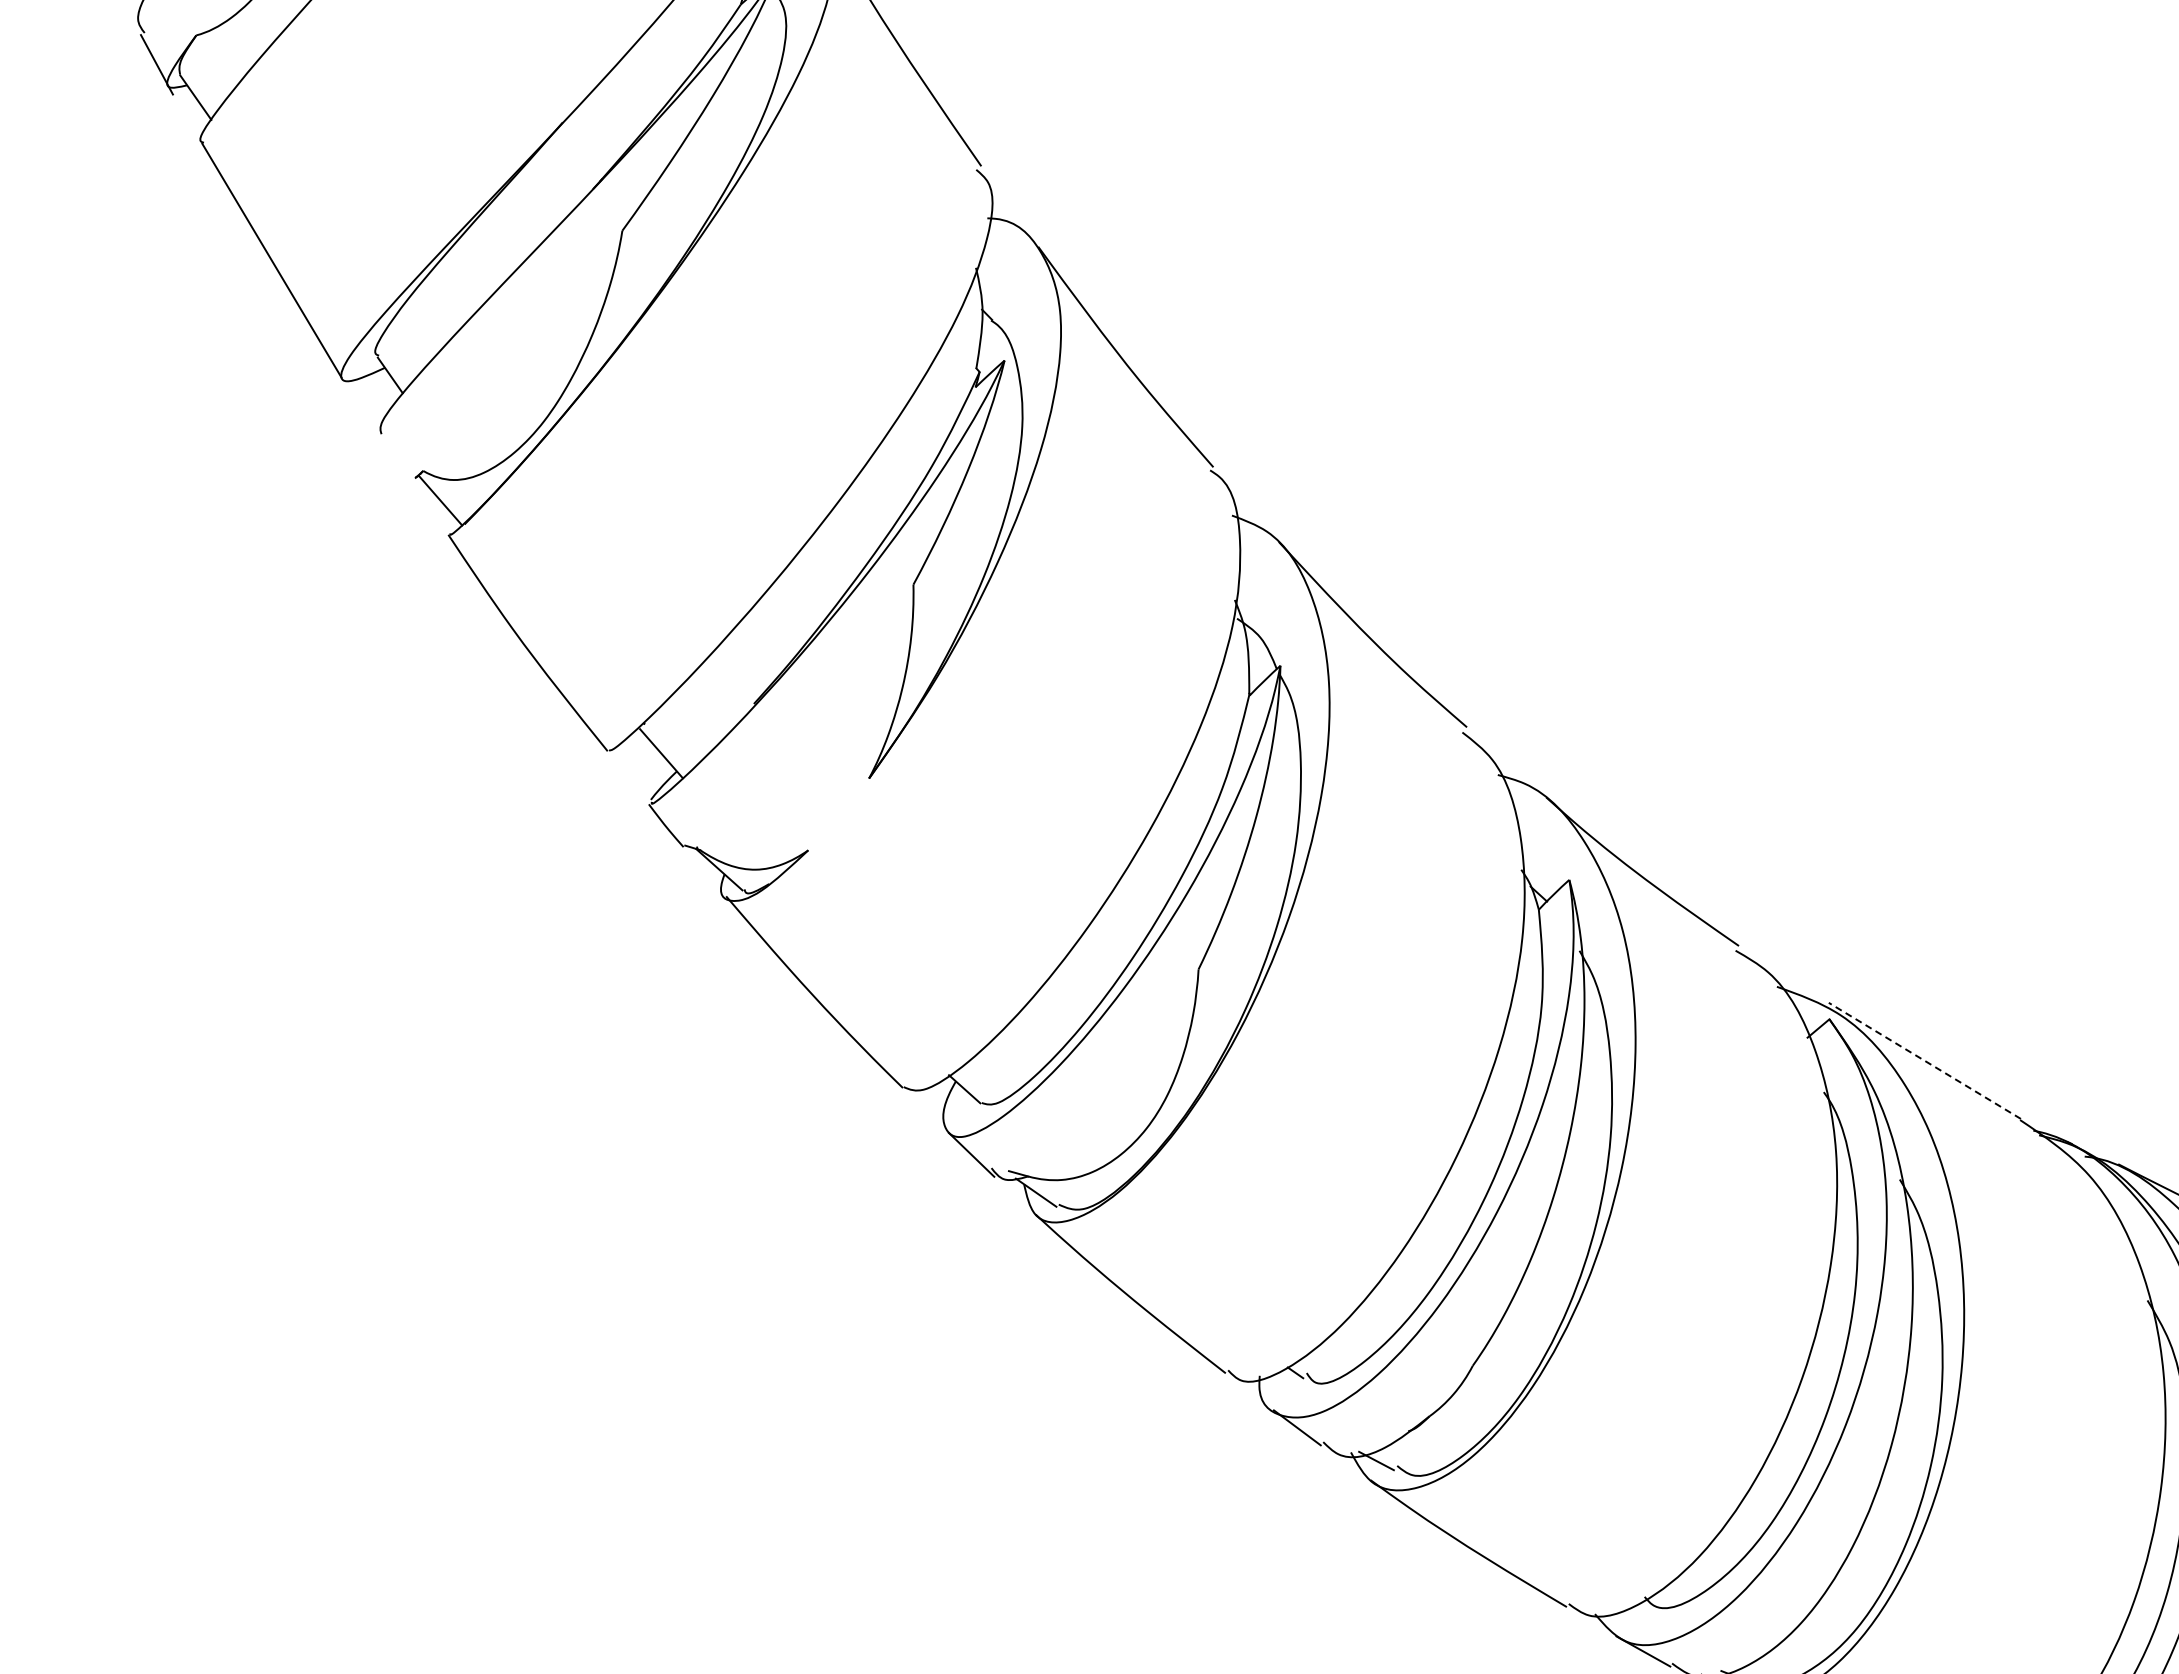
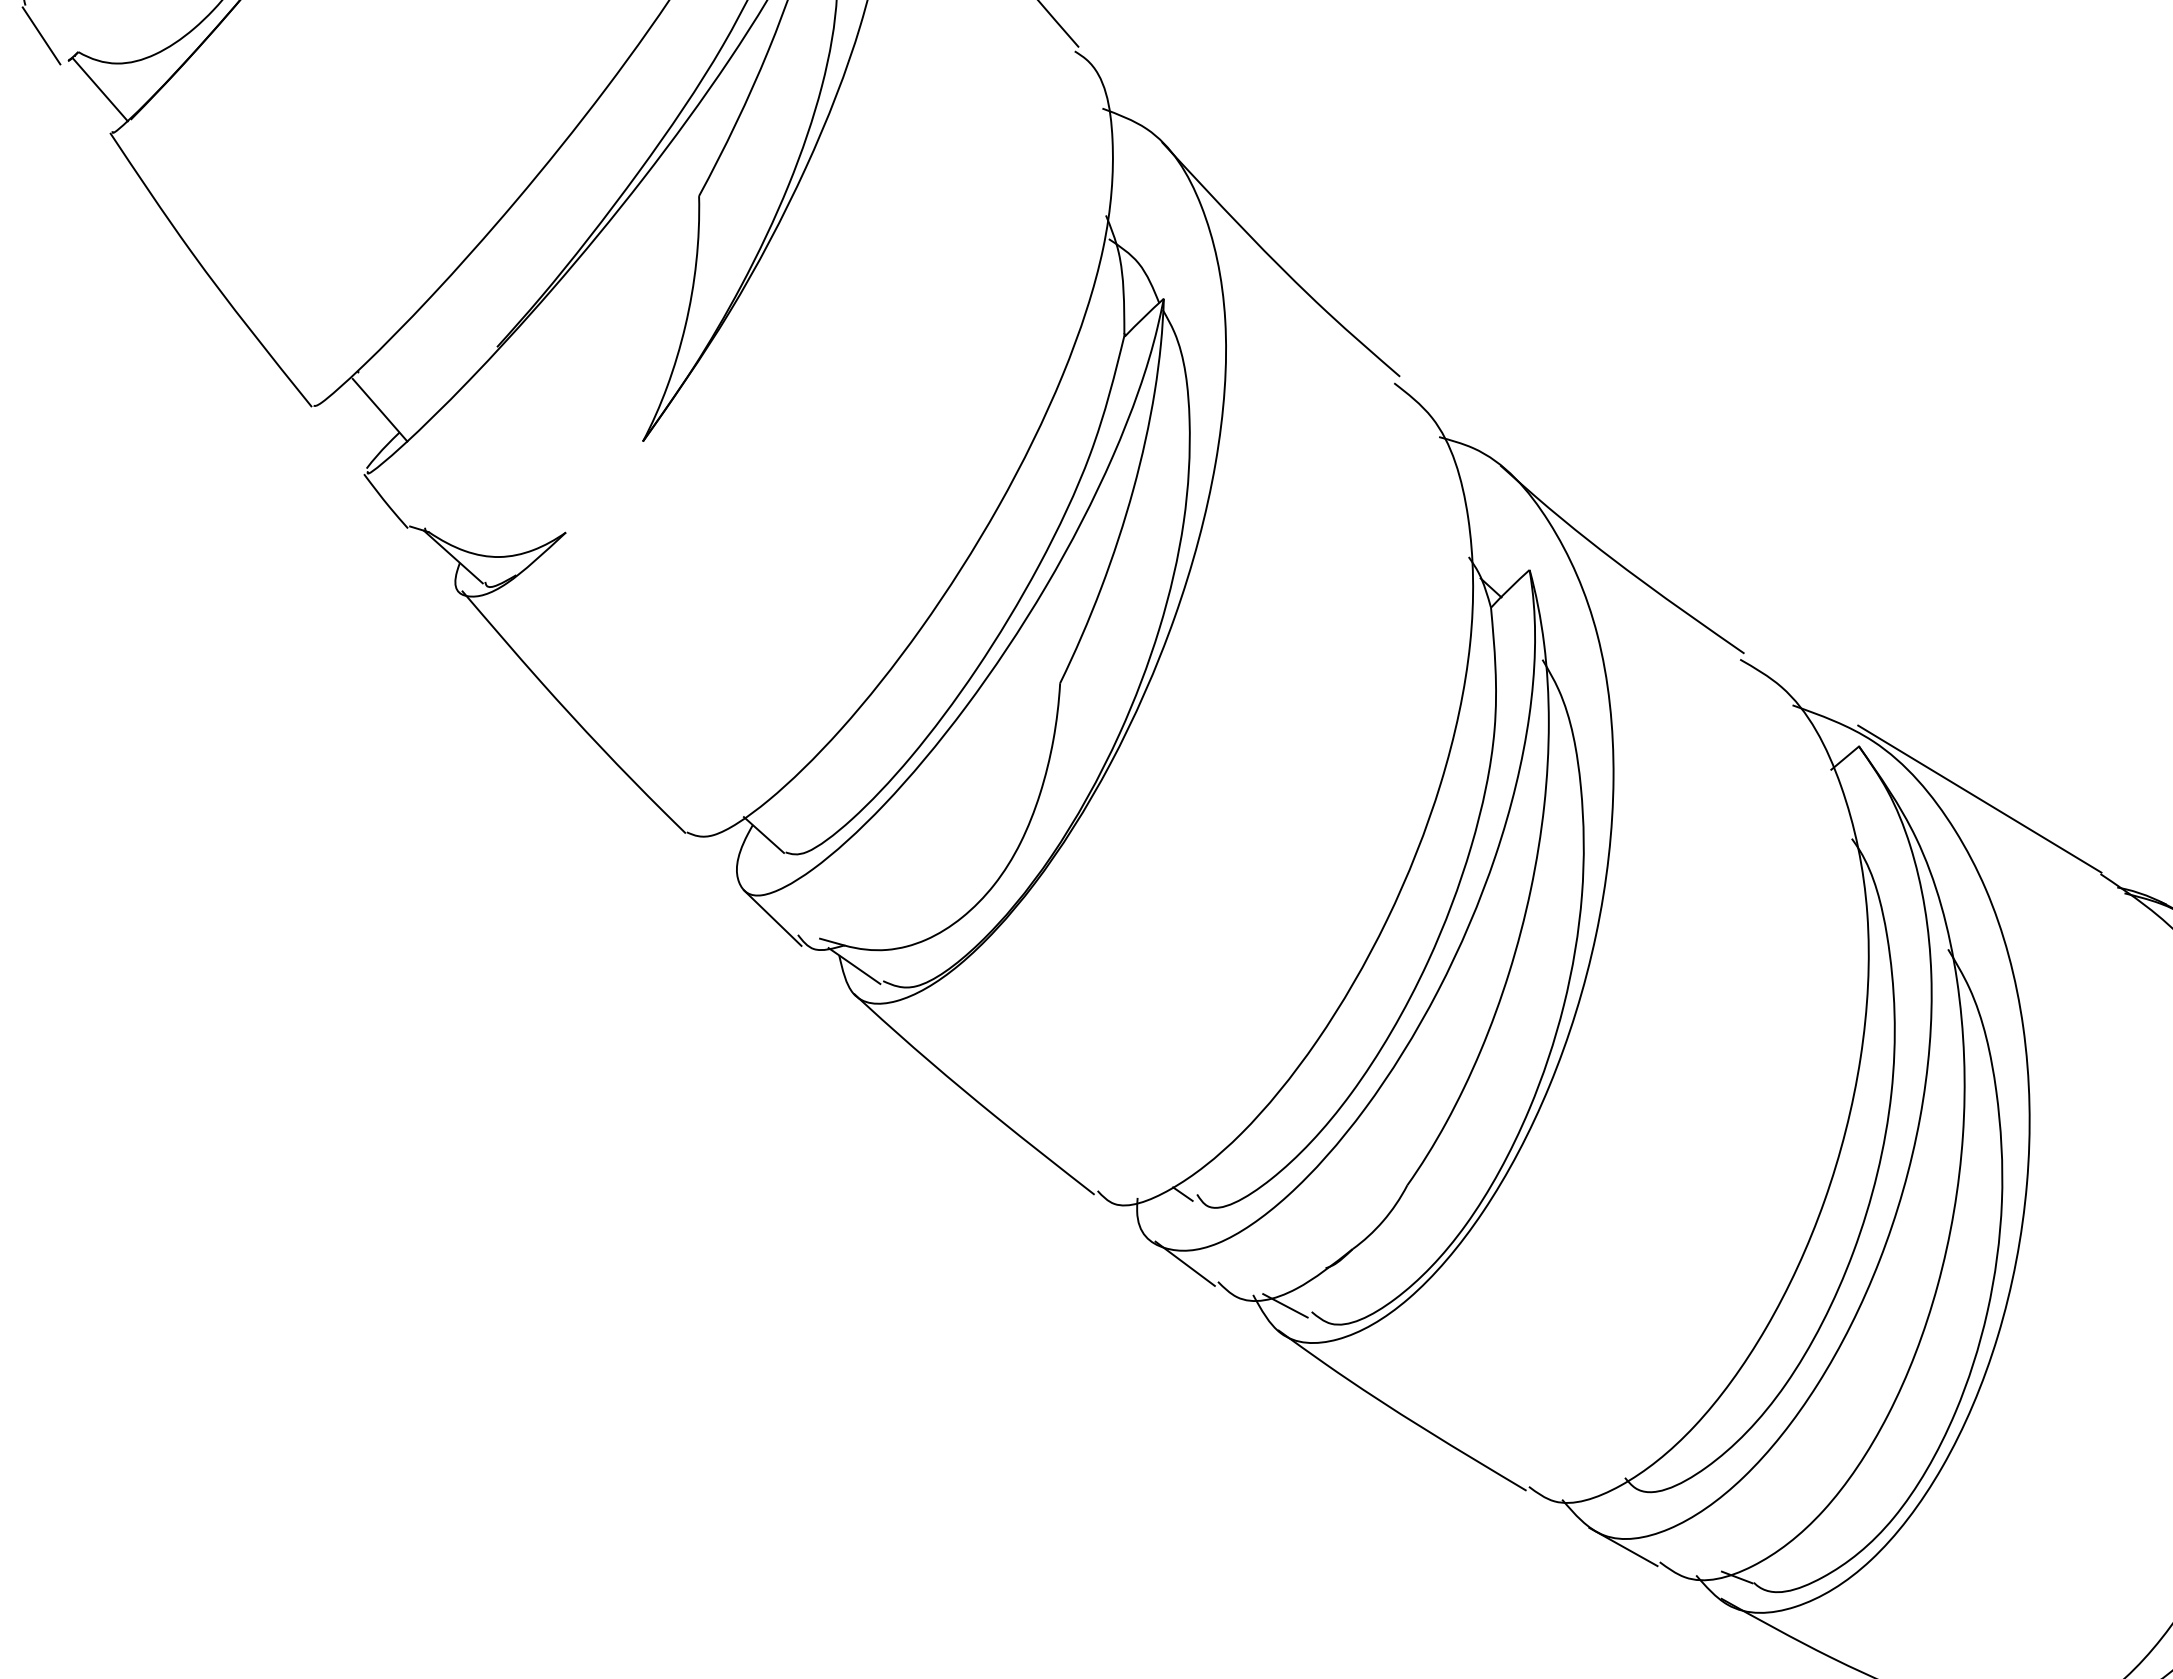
line: (394, 457) -> (41, 35), added
line: (1924, 1060) -> (1979, 798), dashed -> solid

